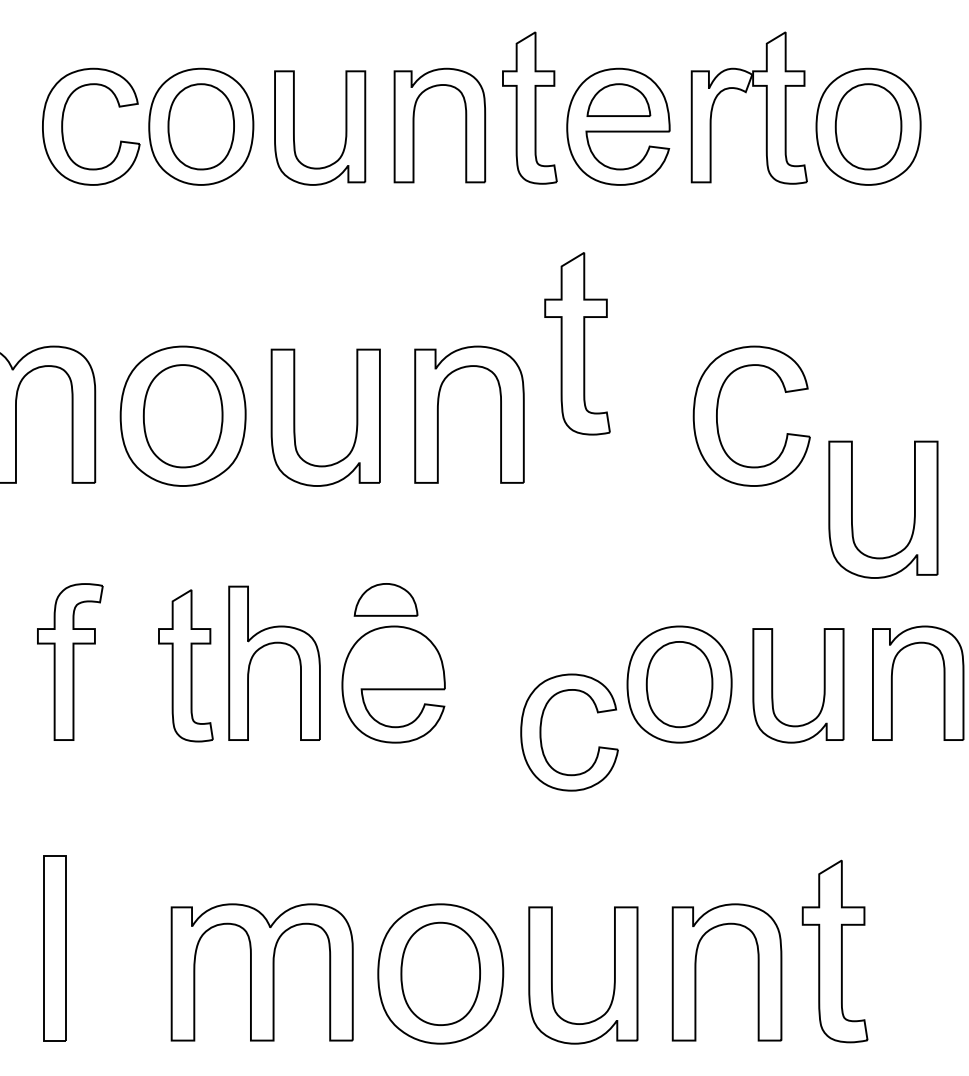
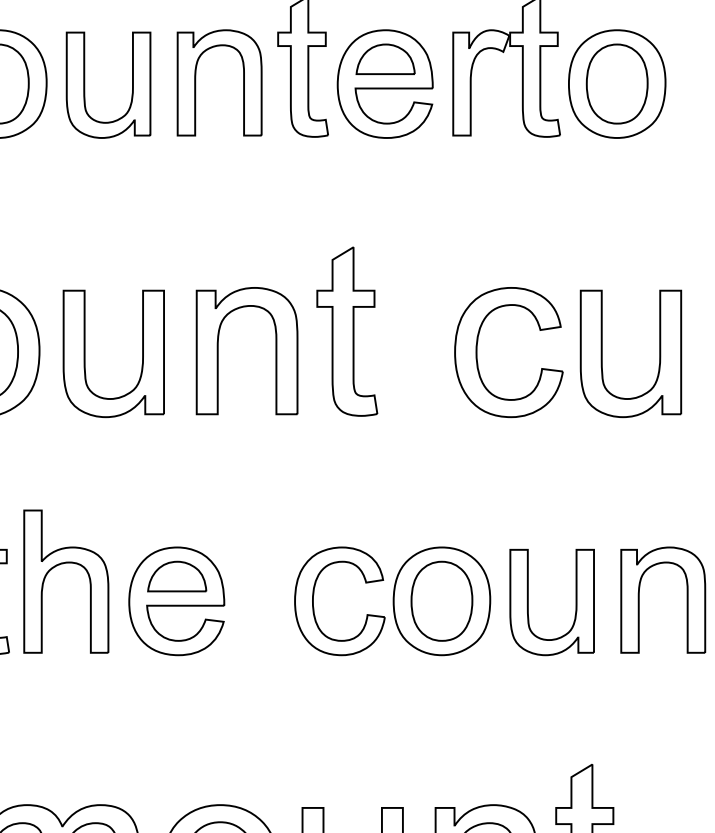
part: (577, 343) -> (347, 331), moved
part: (852, 509) -> (602, 353), moved
part: (385, 599) -> (176, 576), moved
part: (541, 732) -> (313, 601), moved

